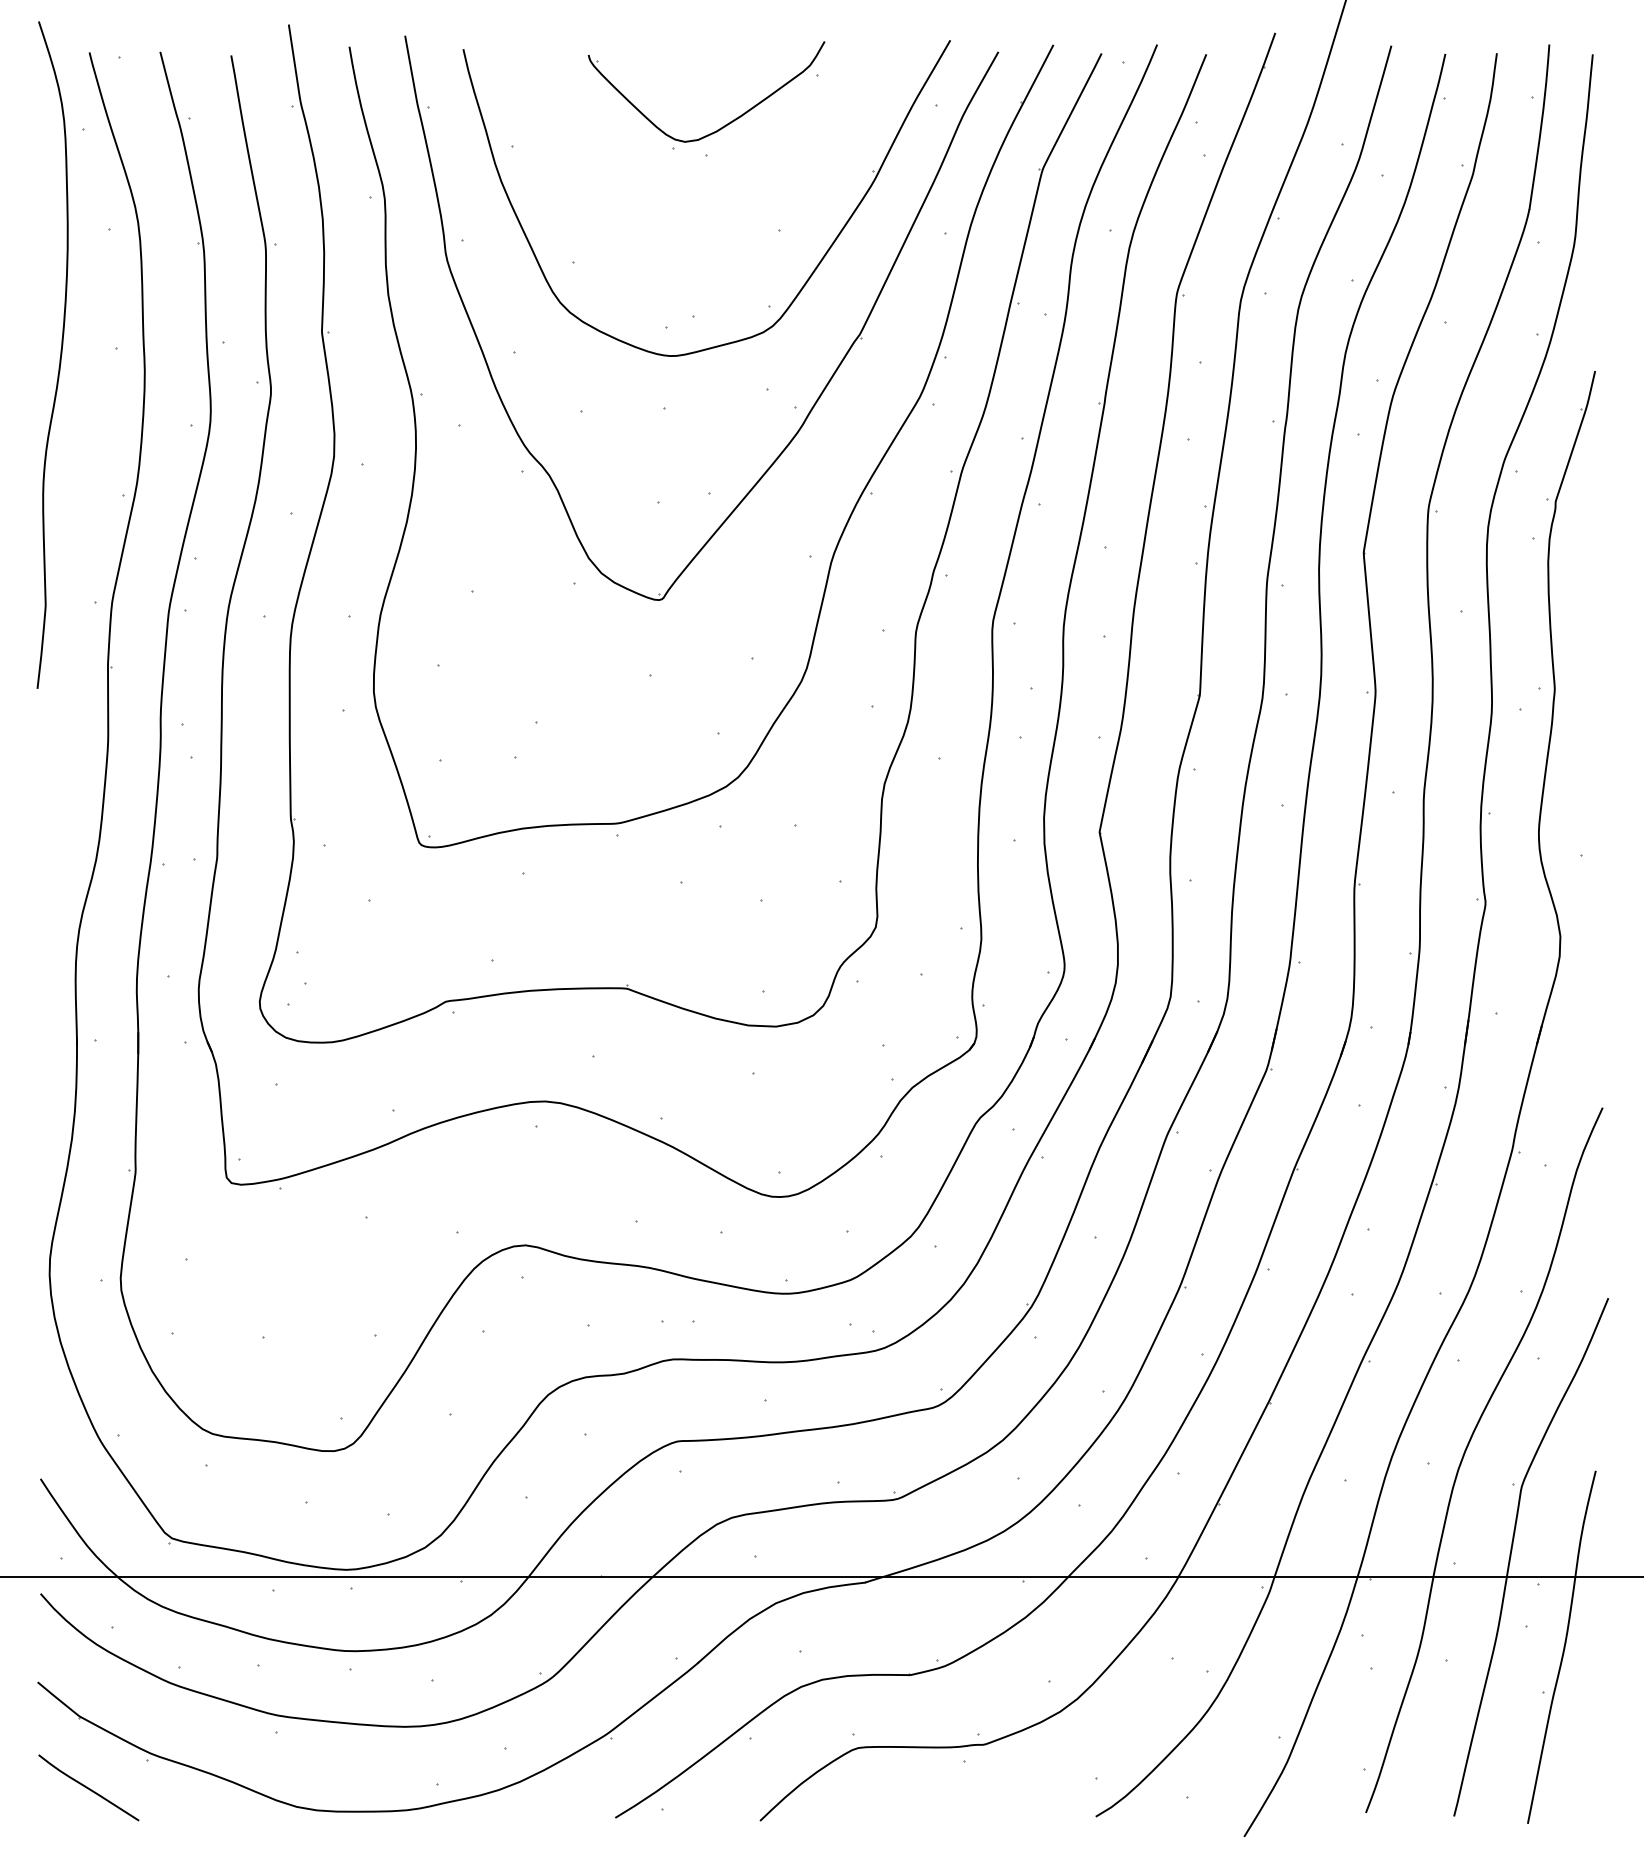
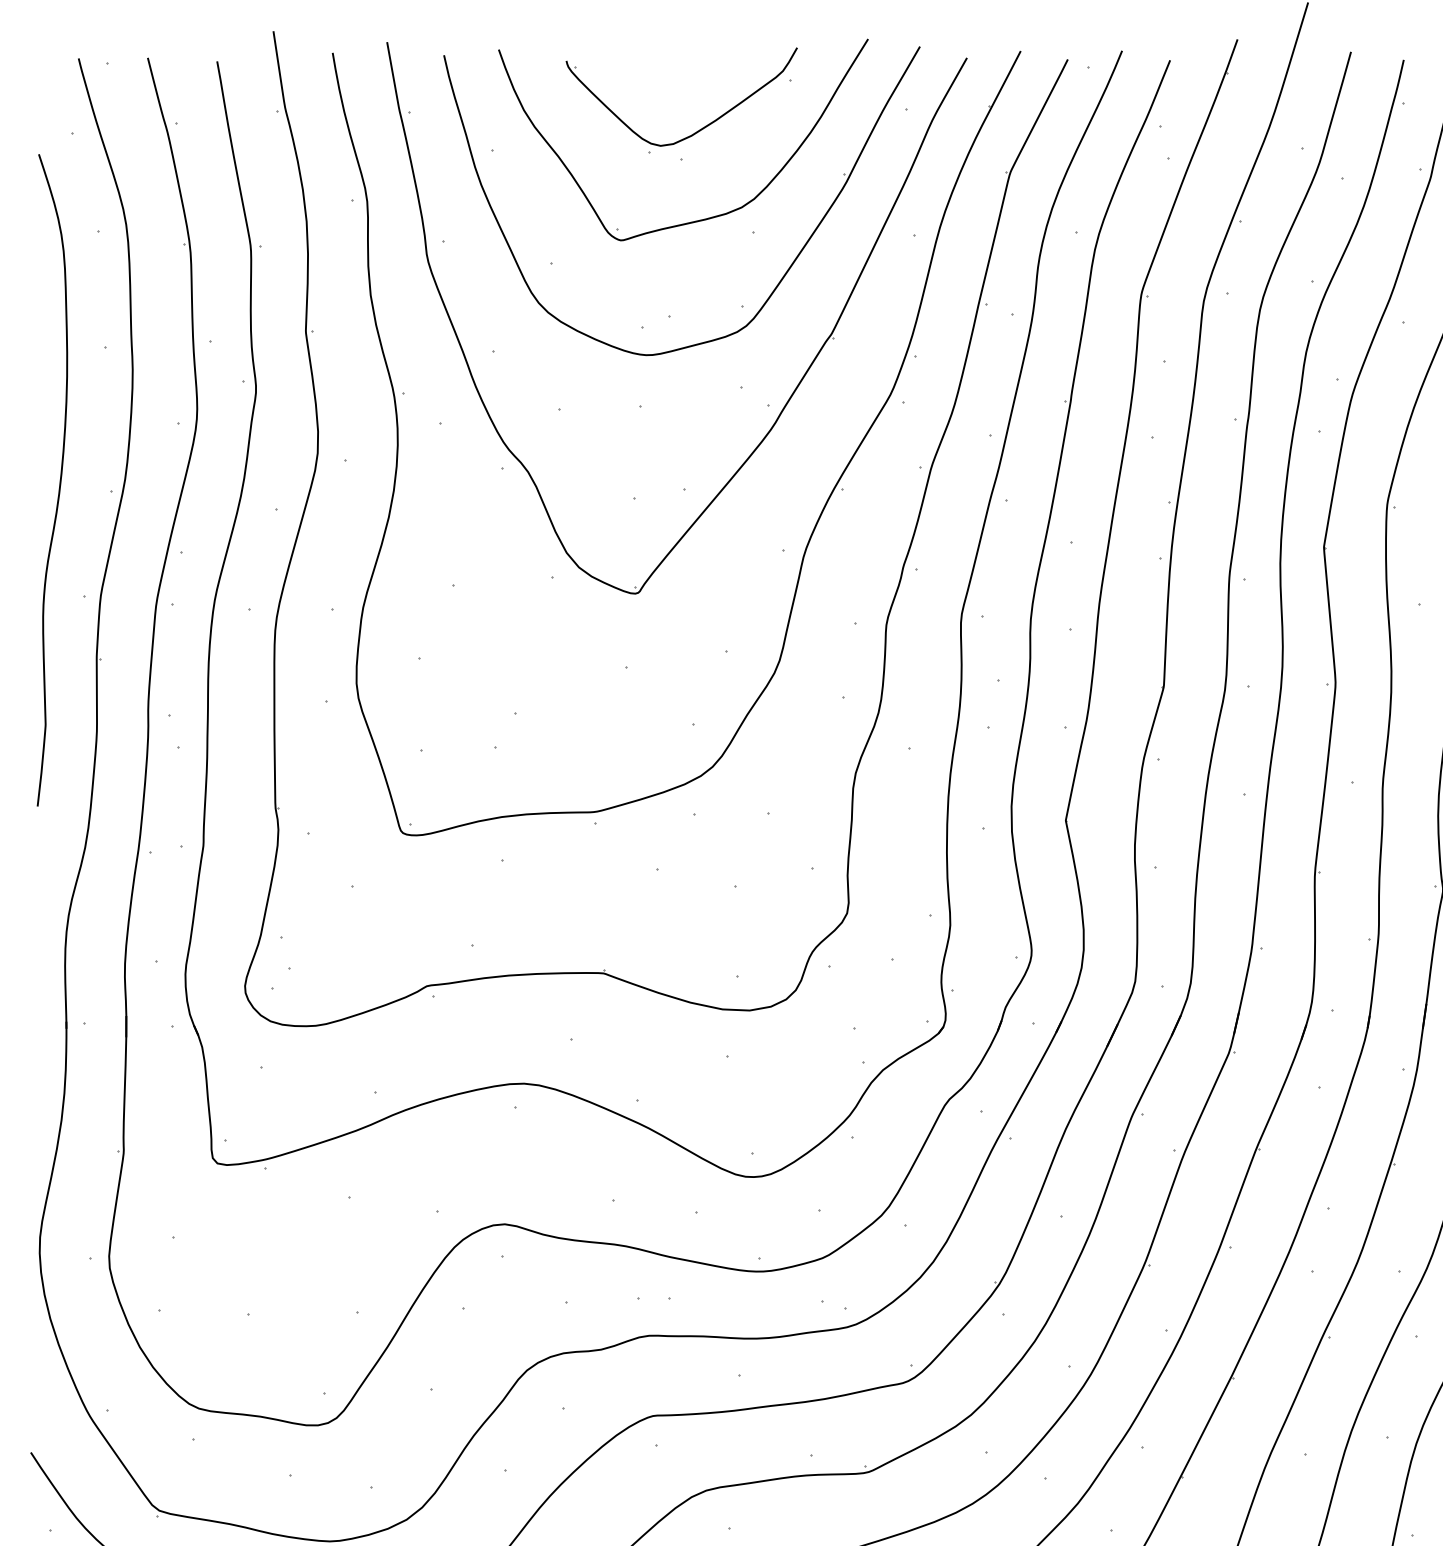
part: (728, 216) -> (703, 218), added
curve: (60, 354) -> (60, 479), moved

